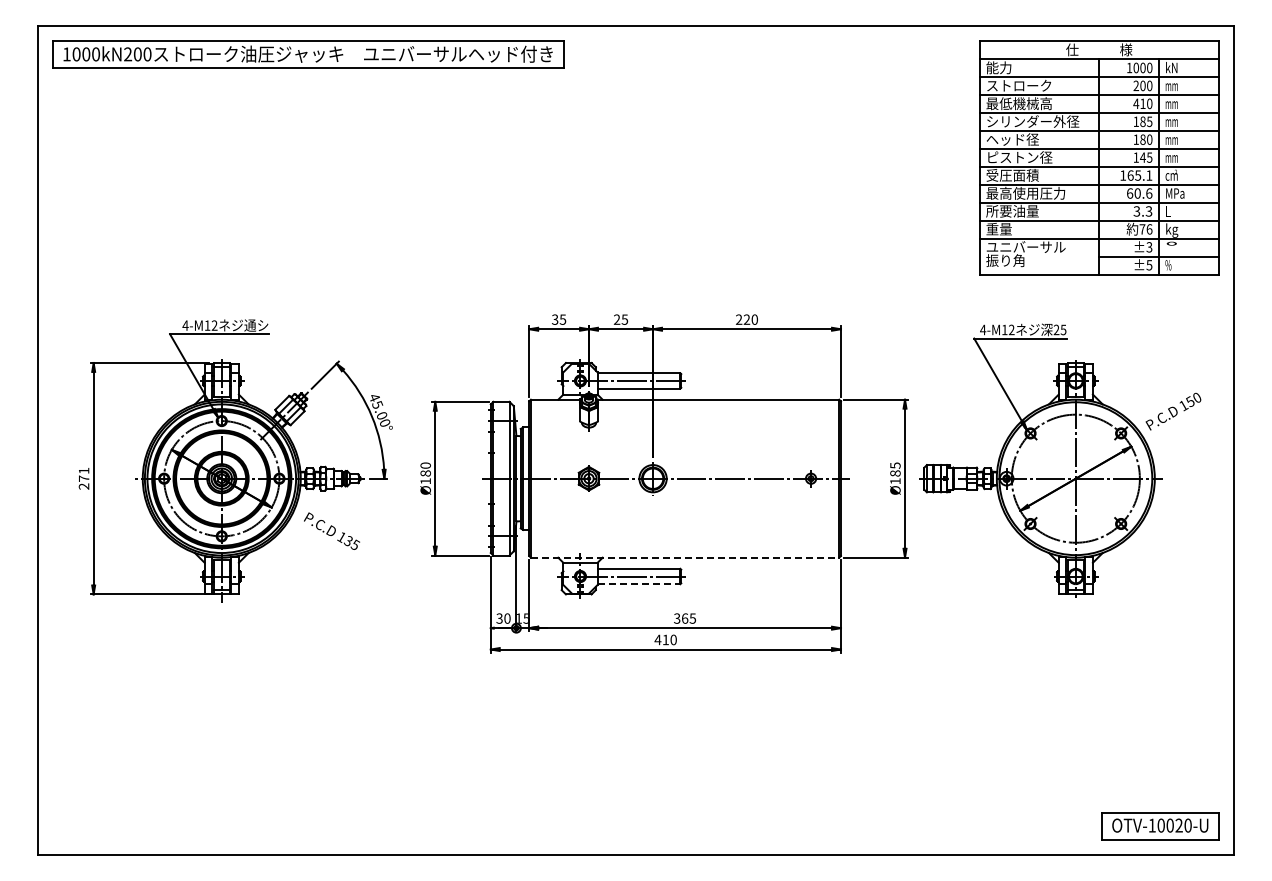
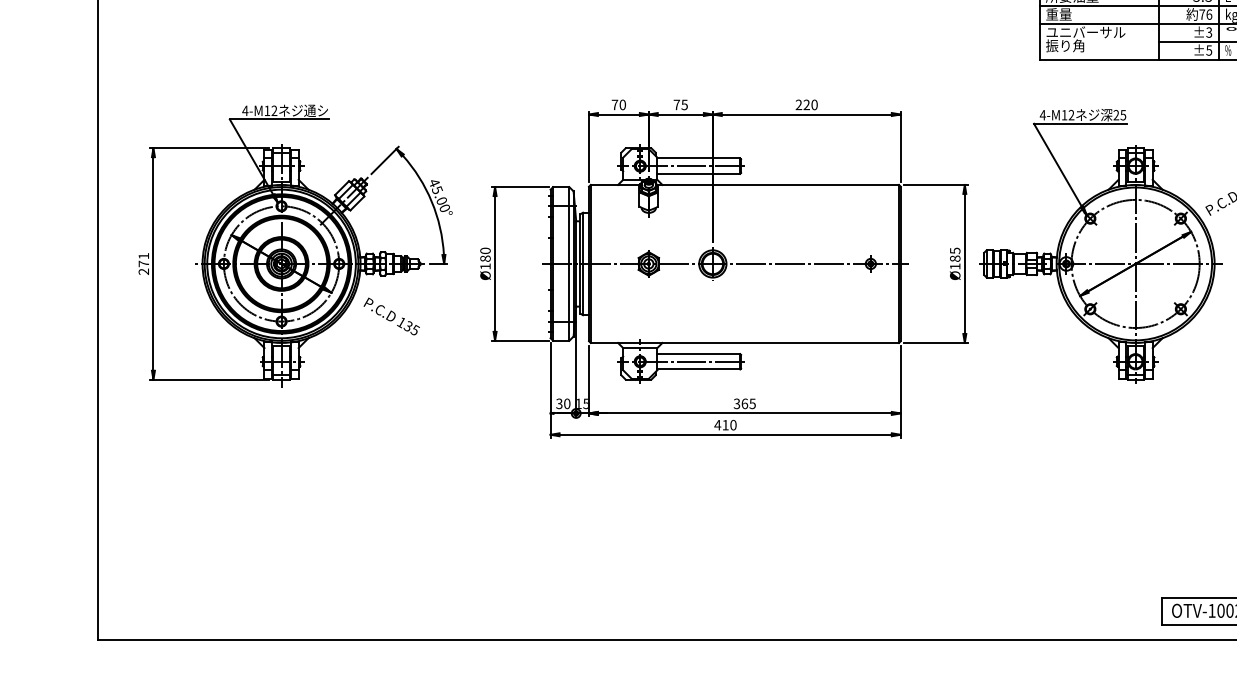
text: (559, 319) -> (619, 104), 35 -> 70
text: (616, 319) -> (676, 104), 25 -> 75
line: (685, 557) -> (745, 342), dashed -> solid
line: (639, 584) -> (699, 369), dashed -> solid

